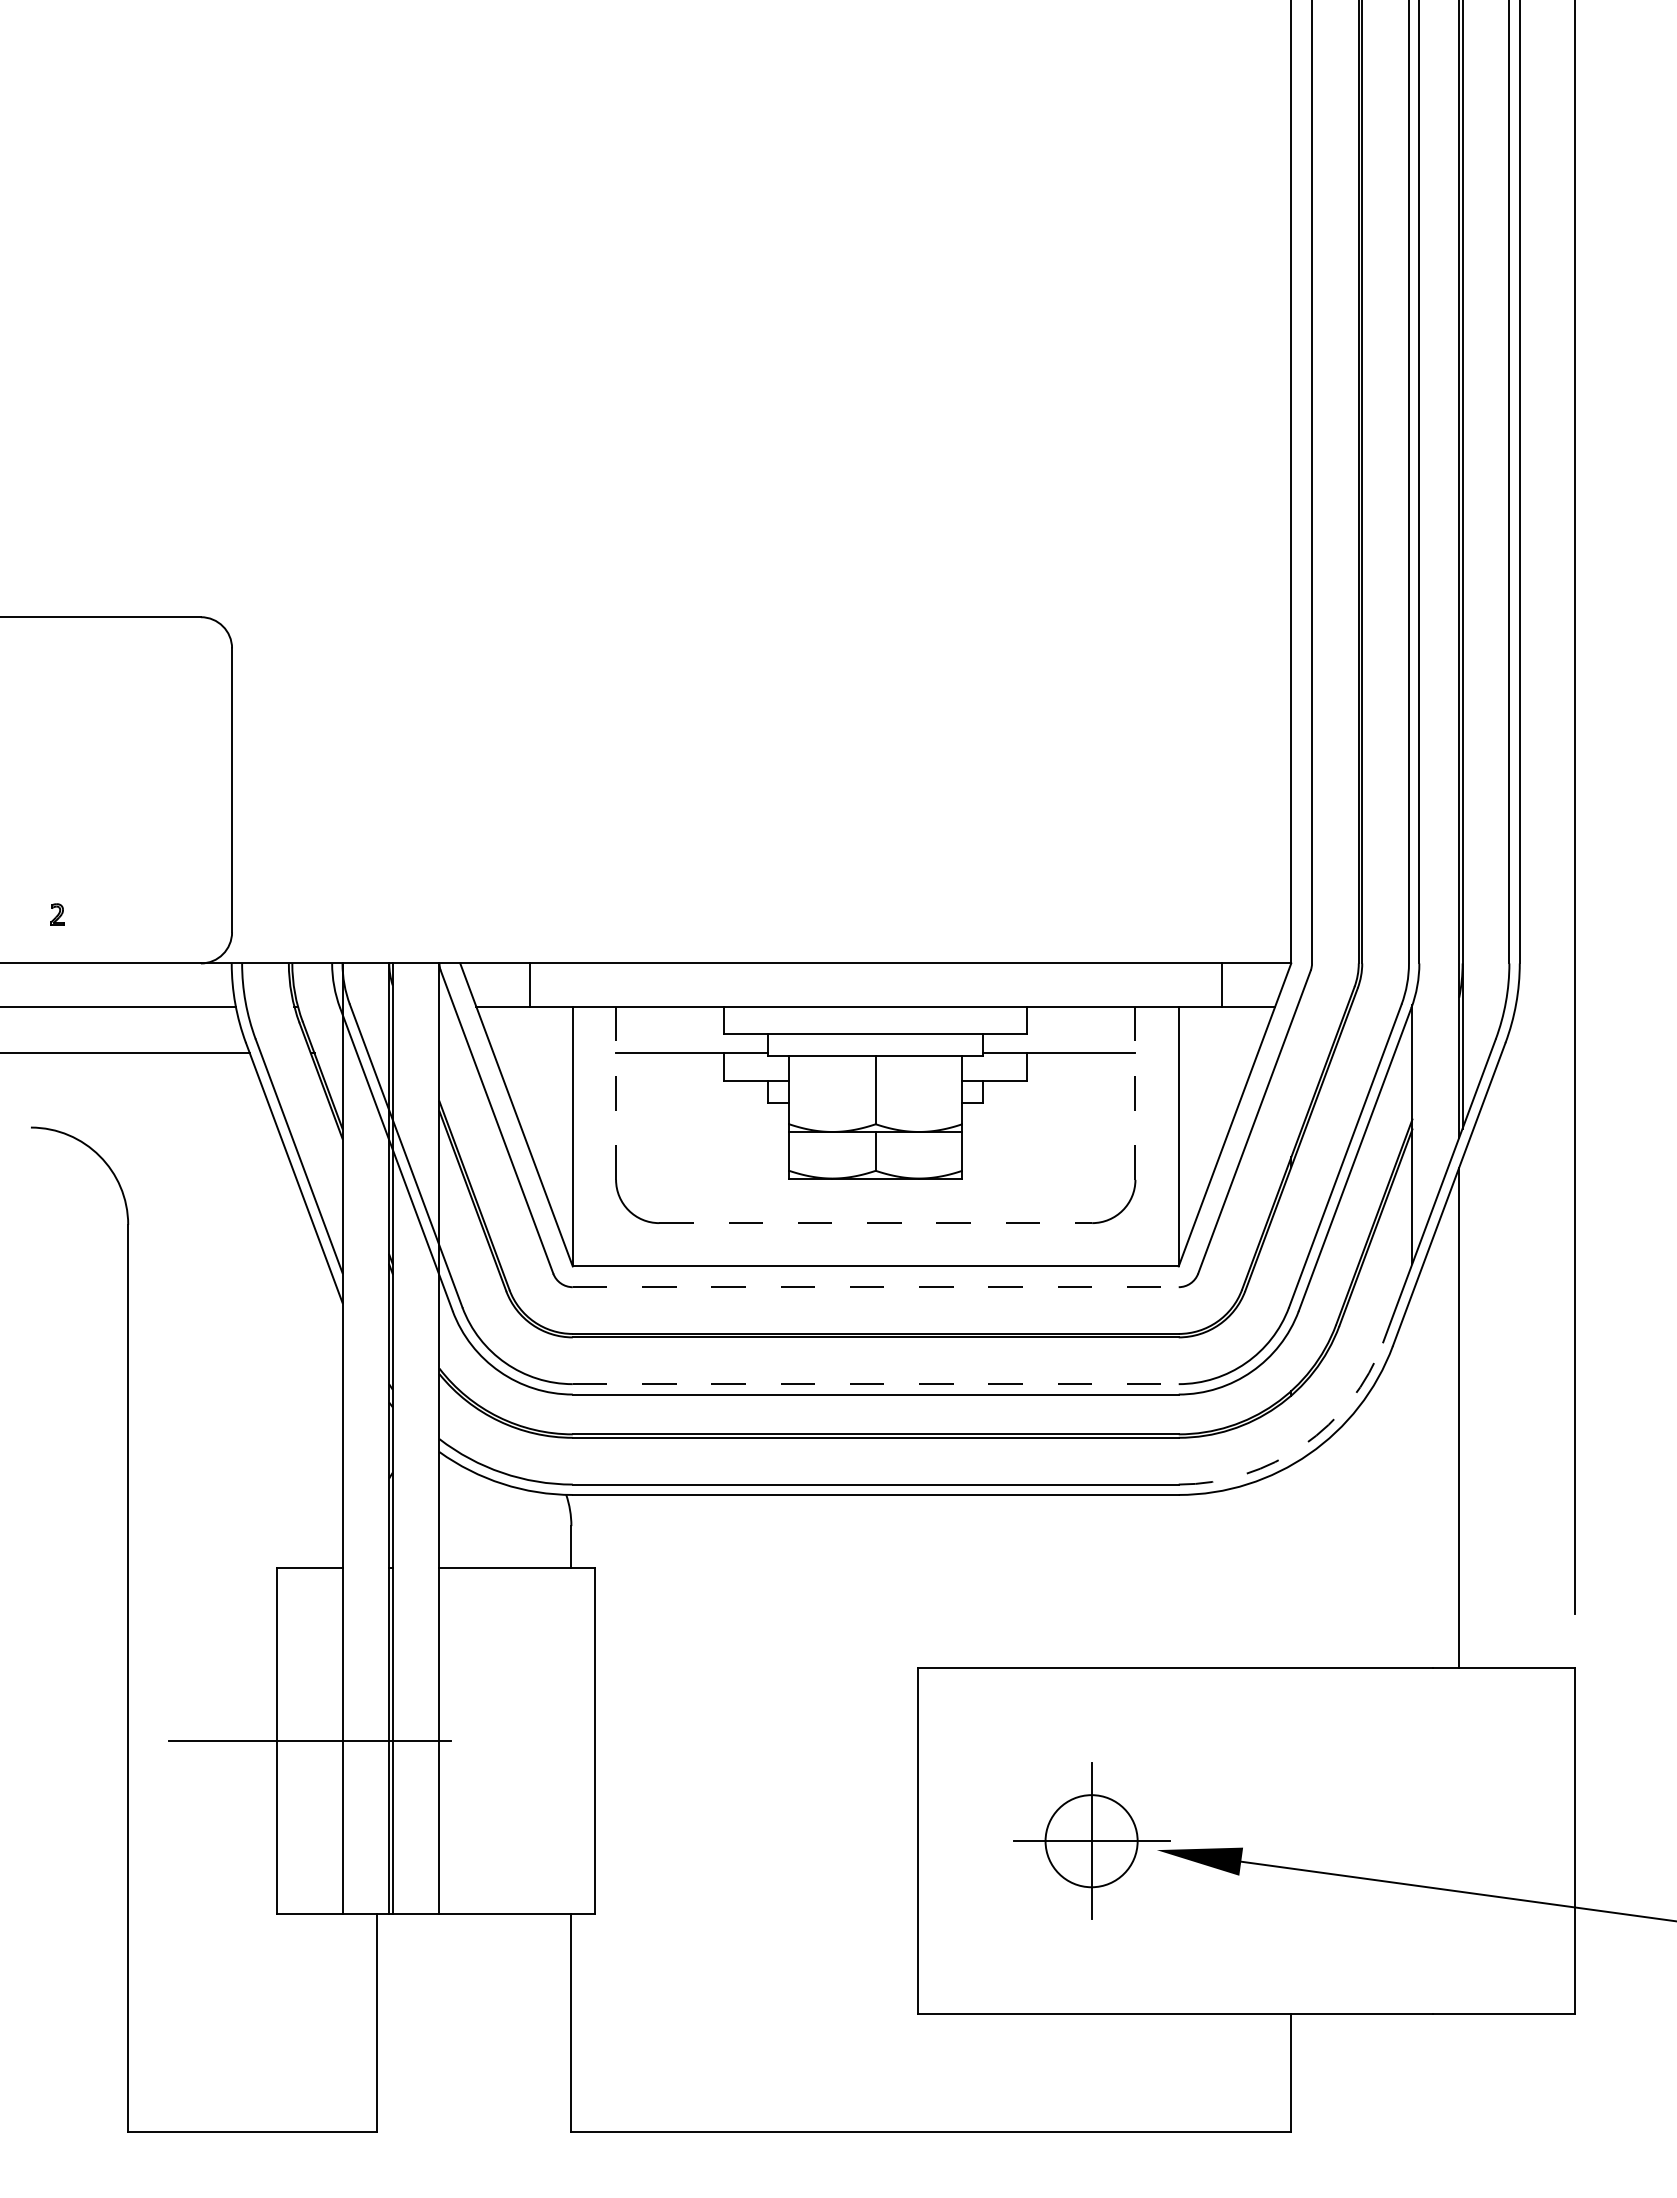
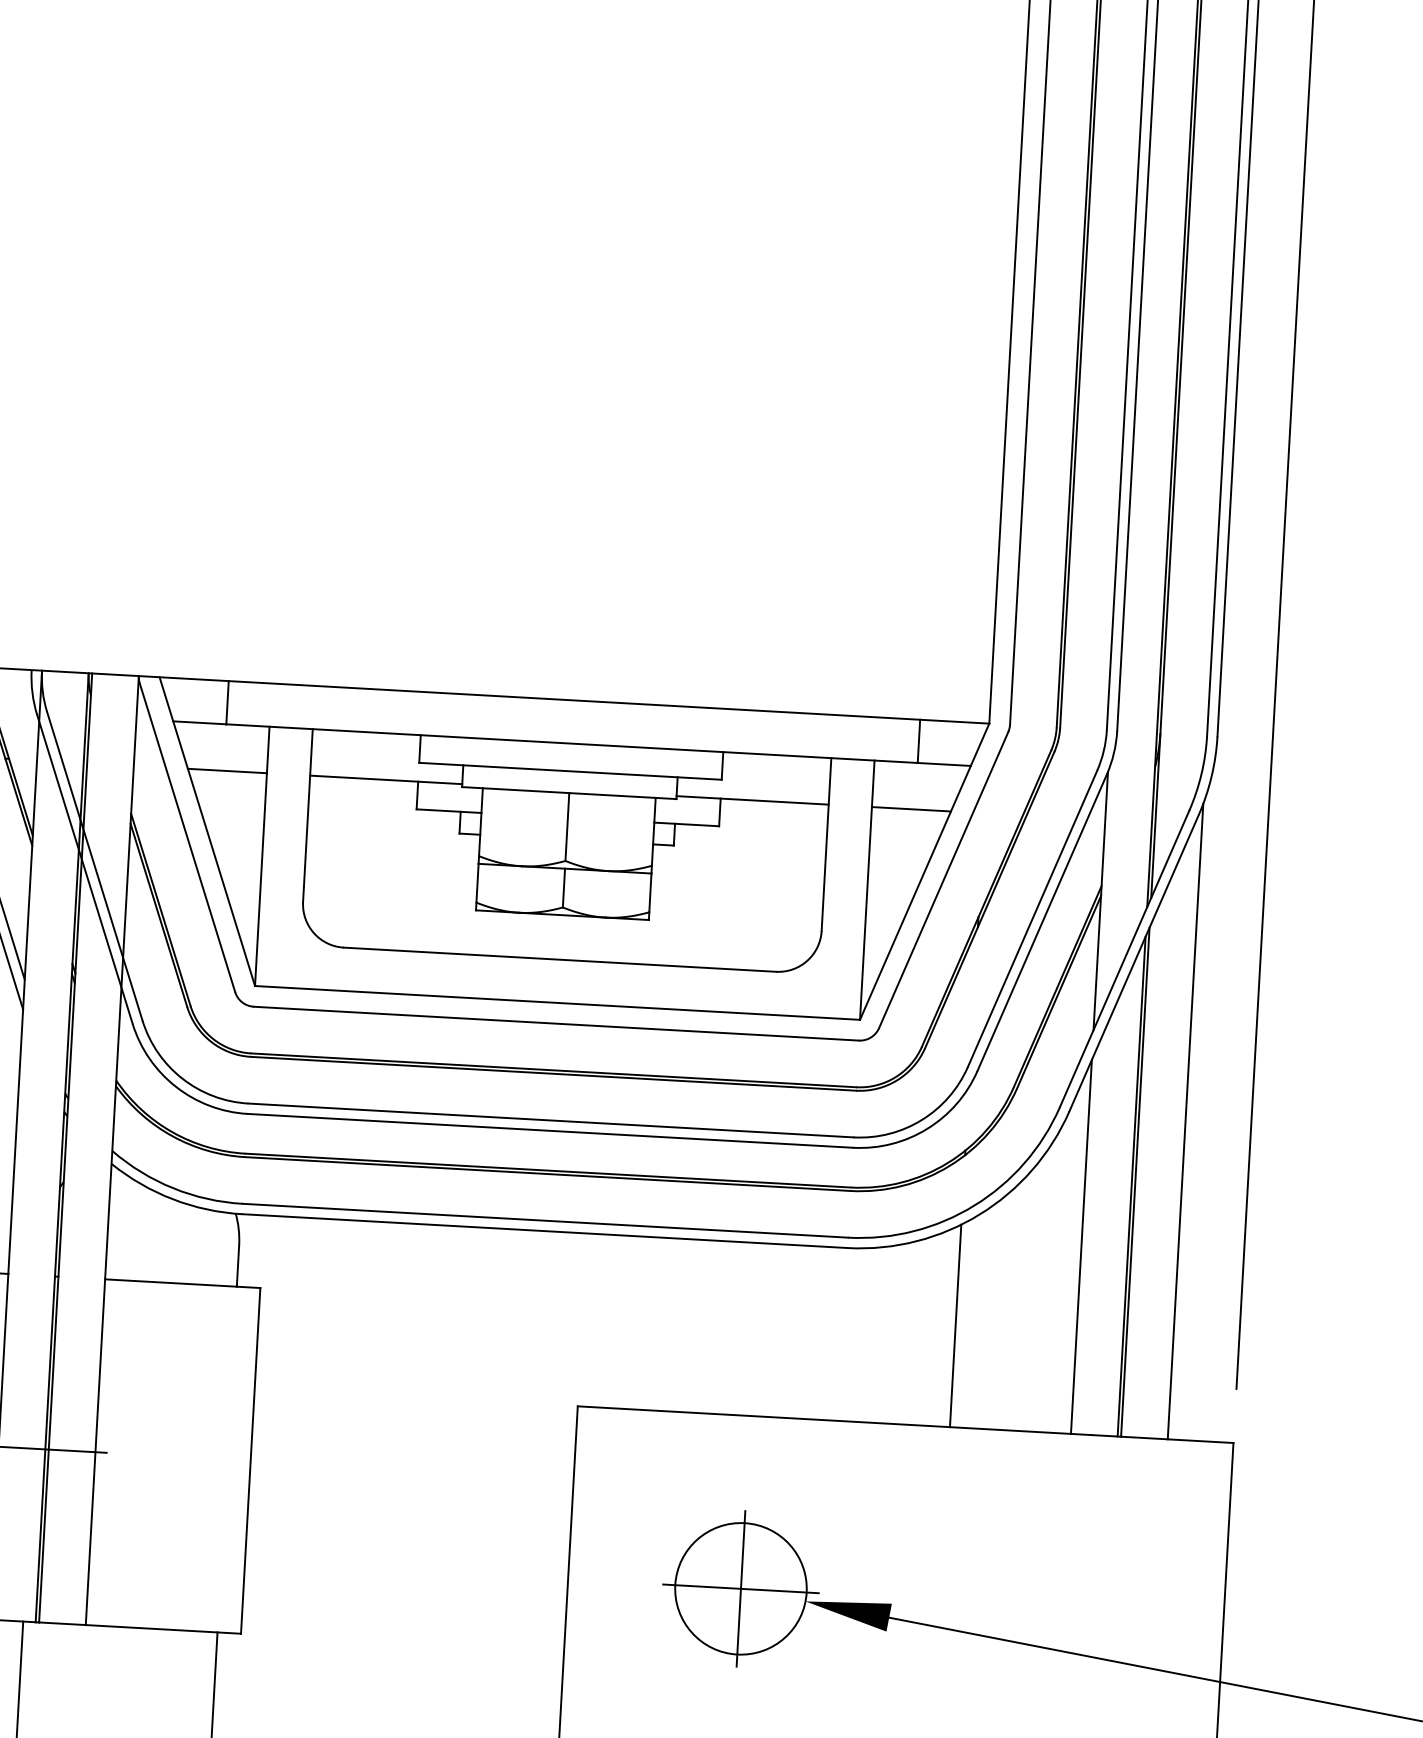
line: (532, 1053) -> (226, 771), added
line: (1217, 1053) -> (910, 809), added
line: (616, 1093) -> (308, 815), dashed -> solid
line: (1135, 1093) -> (826, 844), dashed -> solid
line: (876, 1223) -> (560, 960), dashed -> solid
line: (875, 1287) -> (556, 1023), dashed -> solid
line: (1509, 1349) -> (1185, 1121), added
line: (875, 1384) -> (550, 1120), dashed -> solid
line: (1462, 1413) -> (1135, 1182), added
arc: (1303, 1445) -> (974, 1205), dashed -> solid
line: (1412, 1480) -> (1081, 1246), added
line: (1291, 1566) -> (955, 1325), added
circle: (1091, 1840) -> (740, 1588), size x1.43

